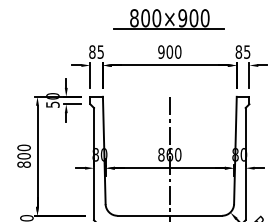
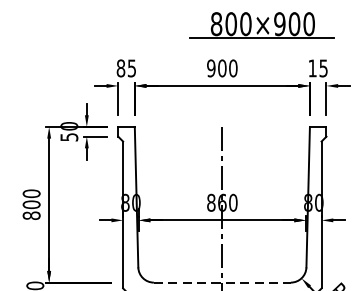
part: (168, 19) -> (261, 25), moved
text: (238, 51) -> (312, 67), 85 -> 15
line: (170, 215) -> (223, 282), solid -> dashed

